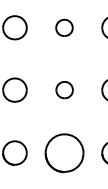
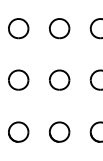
part: (64, 27) -> (59, 28), size x1.43
part: (64, 89) -> (59, 79), size x1.43
part: (64, 152) -> (59, 131), size x0.62

